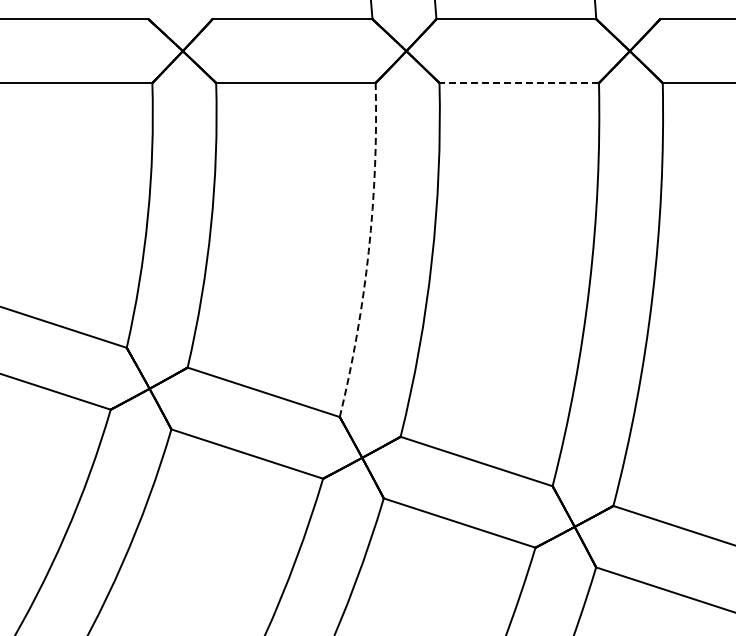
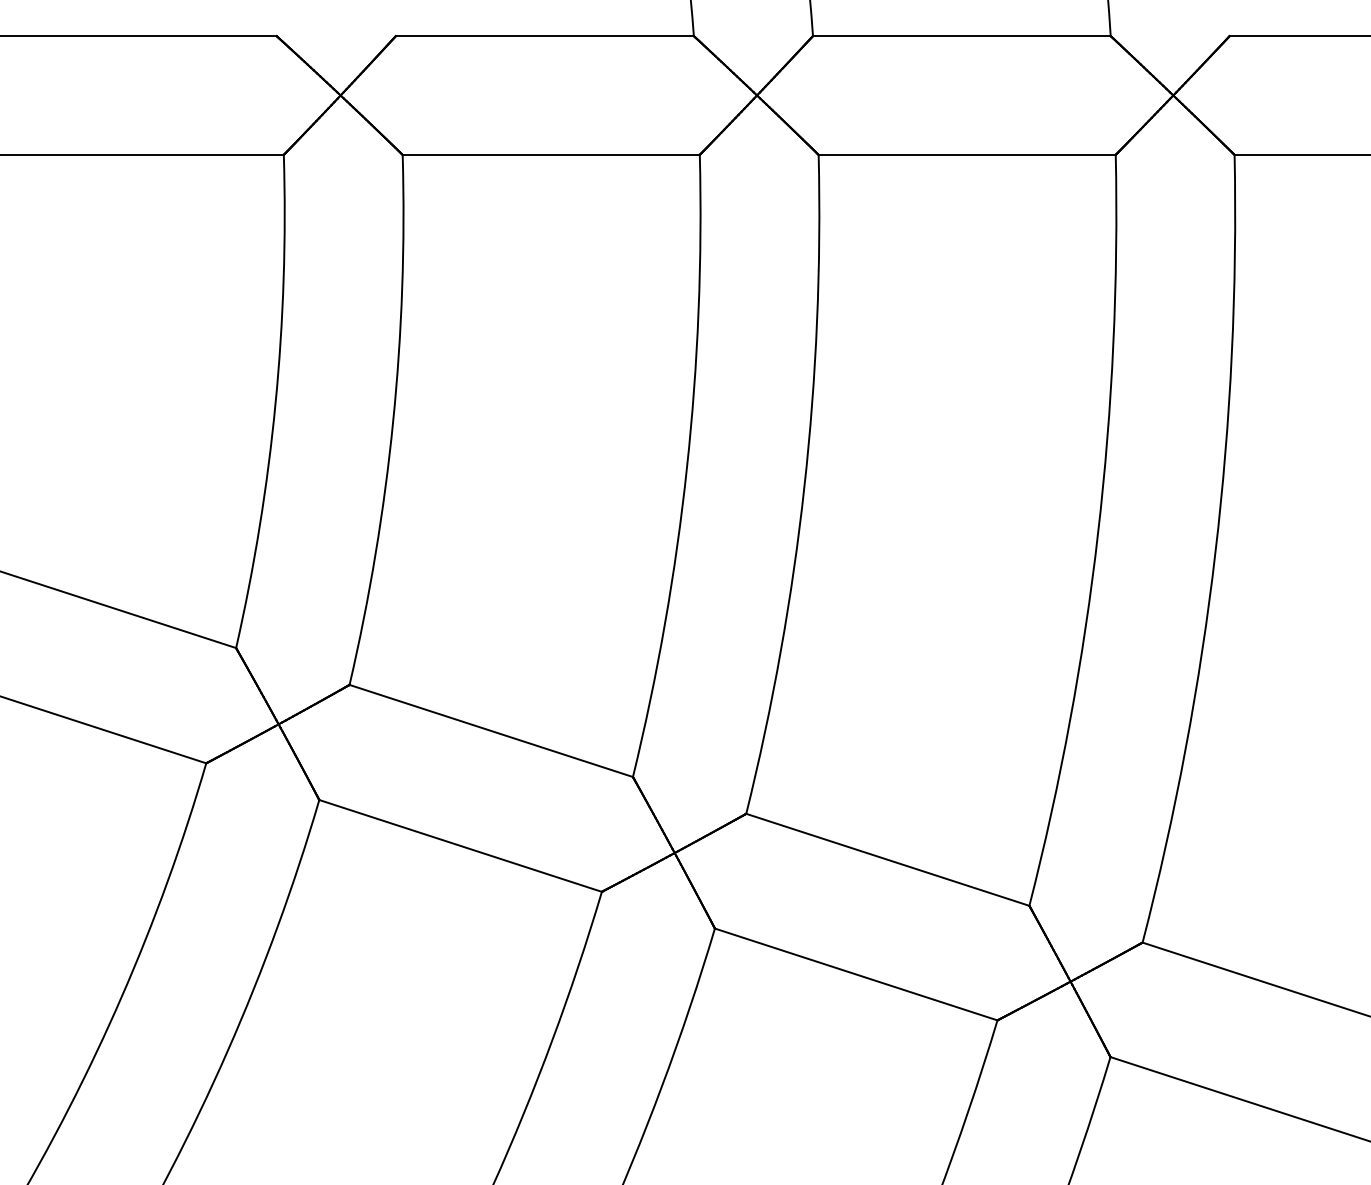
line: (519, 83) -> (967, 155), dashed -> solid
arc: (368, 251) -> (686, 468), dashed -> solid

